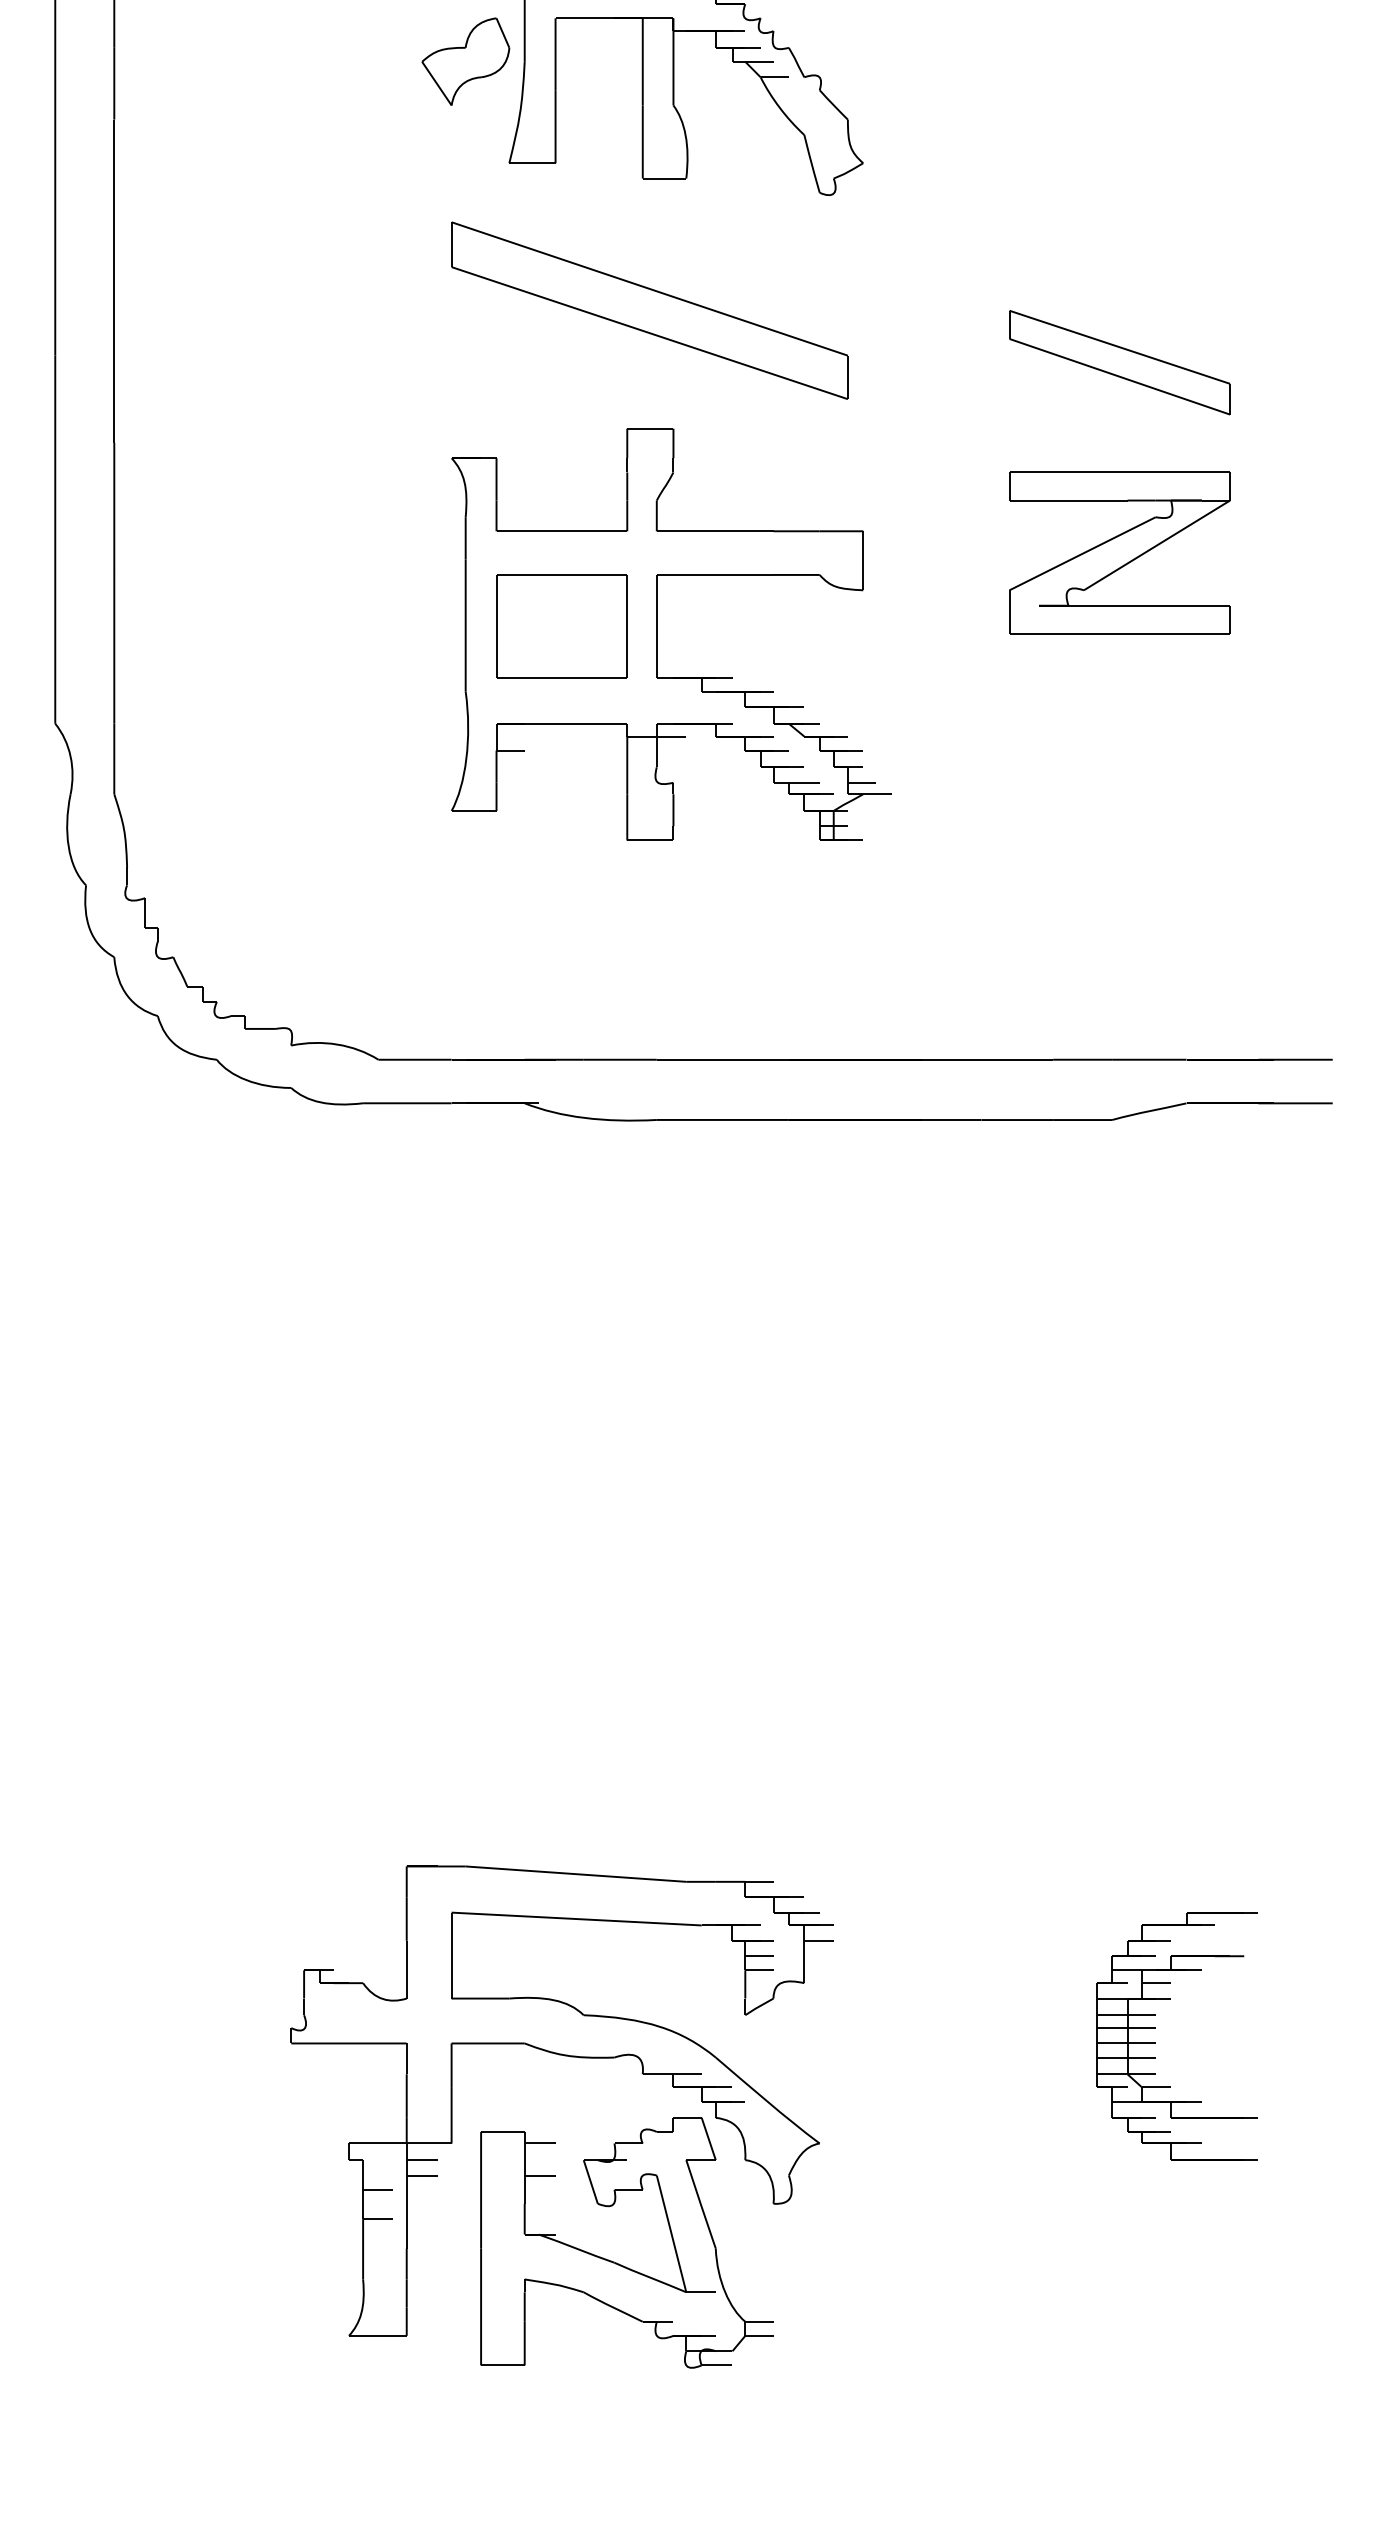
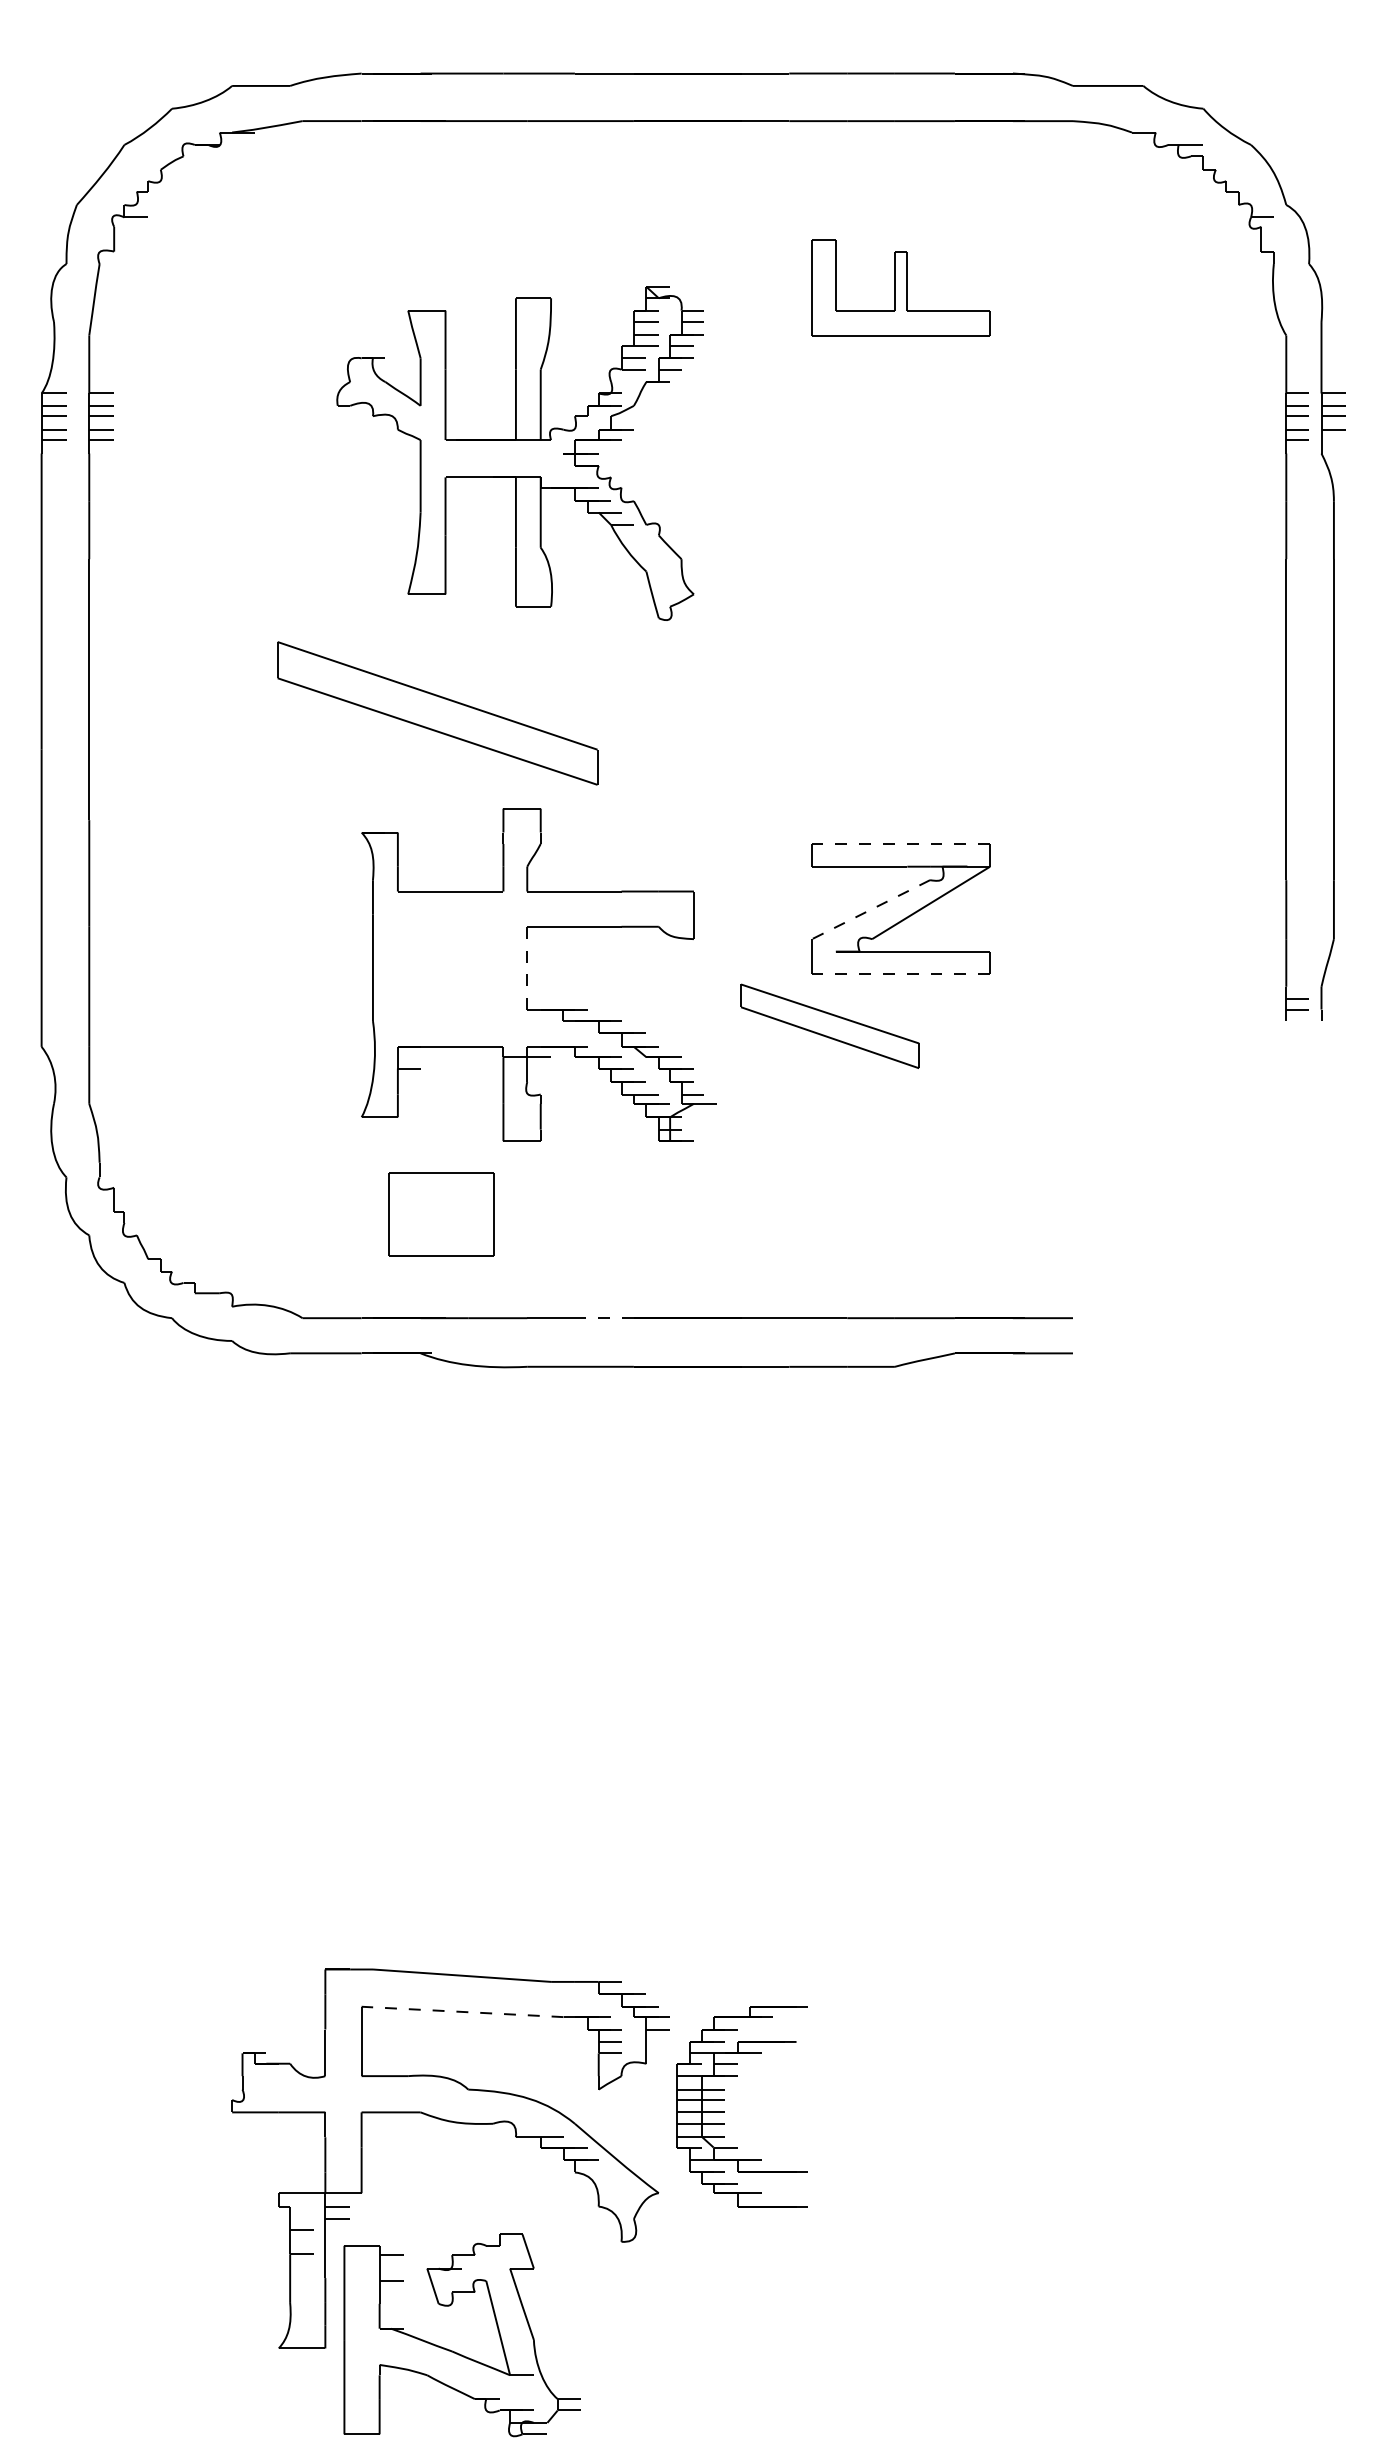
part: (466, 60) -> (373, 511), removed
part: (649, 310) -> (437, 713), moved
part: (1119, 361) -> (829, 1025), moved
line: (1119, 471) -> (900, 843), solid -> dashed
line: (1083, 553) -> (871, 909), solid -> dashed
part: (561, 626) -> (441, 1214), moved
line: (657, 626) -> (527, 968), solid -> dashed
line: (1119, 634) -> (900, 974), solid -> dashed
line: (751, 1060) -> (603, 1318), solid -> dashed
line: (576, 1918) -> (462, 2011), solid -> dashed
part: (1154, 2042) -> (724, 2111), moved
part: (618, 2262) -> (455, 2351), moved

